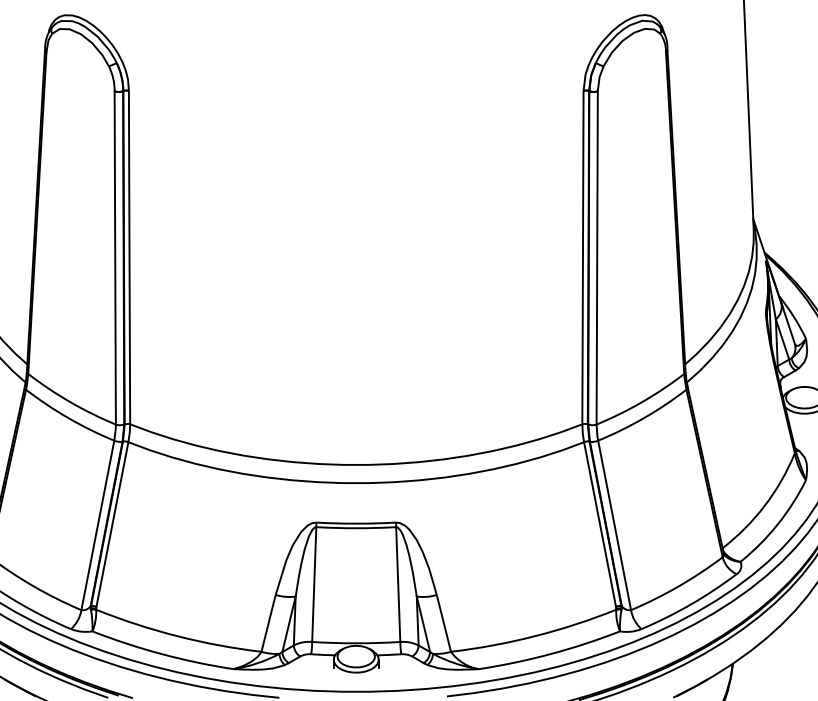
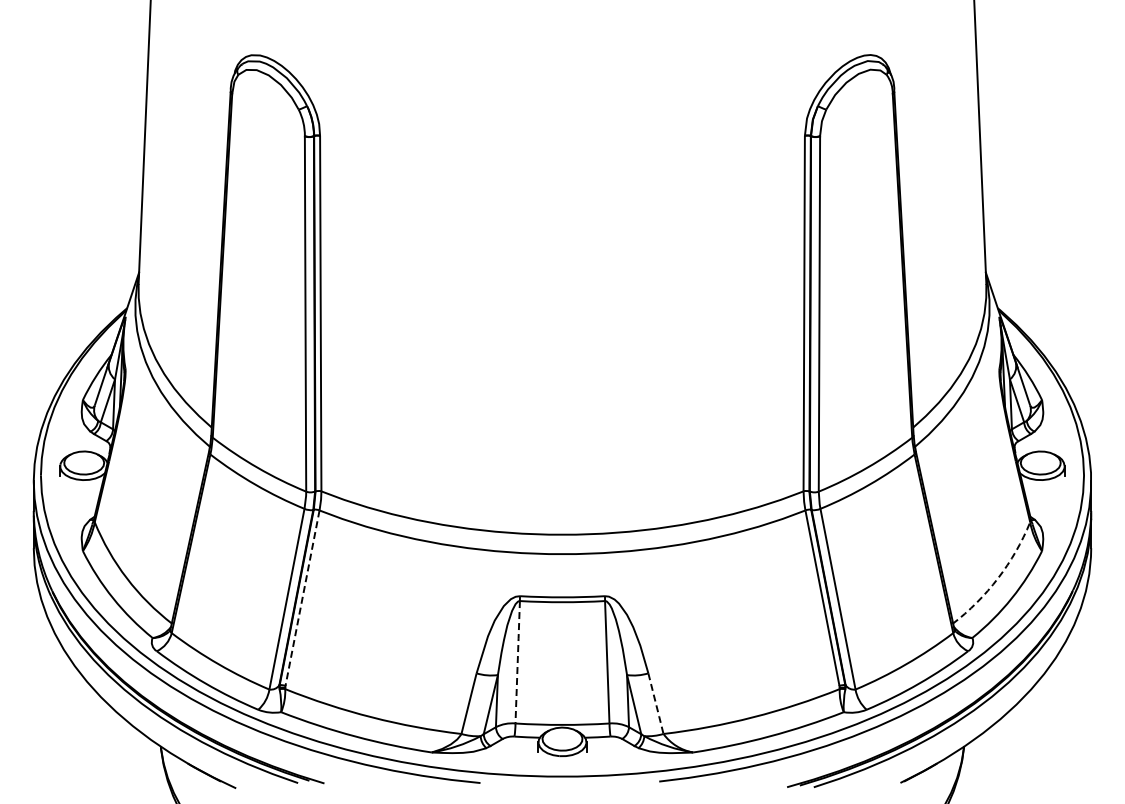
arc: (765, 505) -> (998, 578), solid -> dashed
line: (112, 522) -> (302, 596), solid -> dashed
line: (314, 583) -> (517, 661), solid -> dashed
line: (444, 624) -> (656, 704), solid -> dashed

